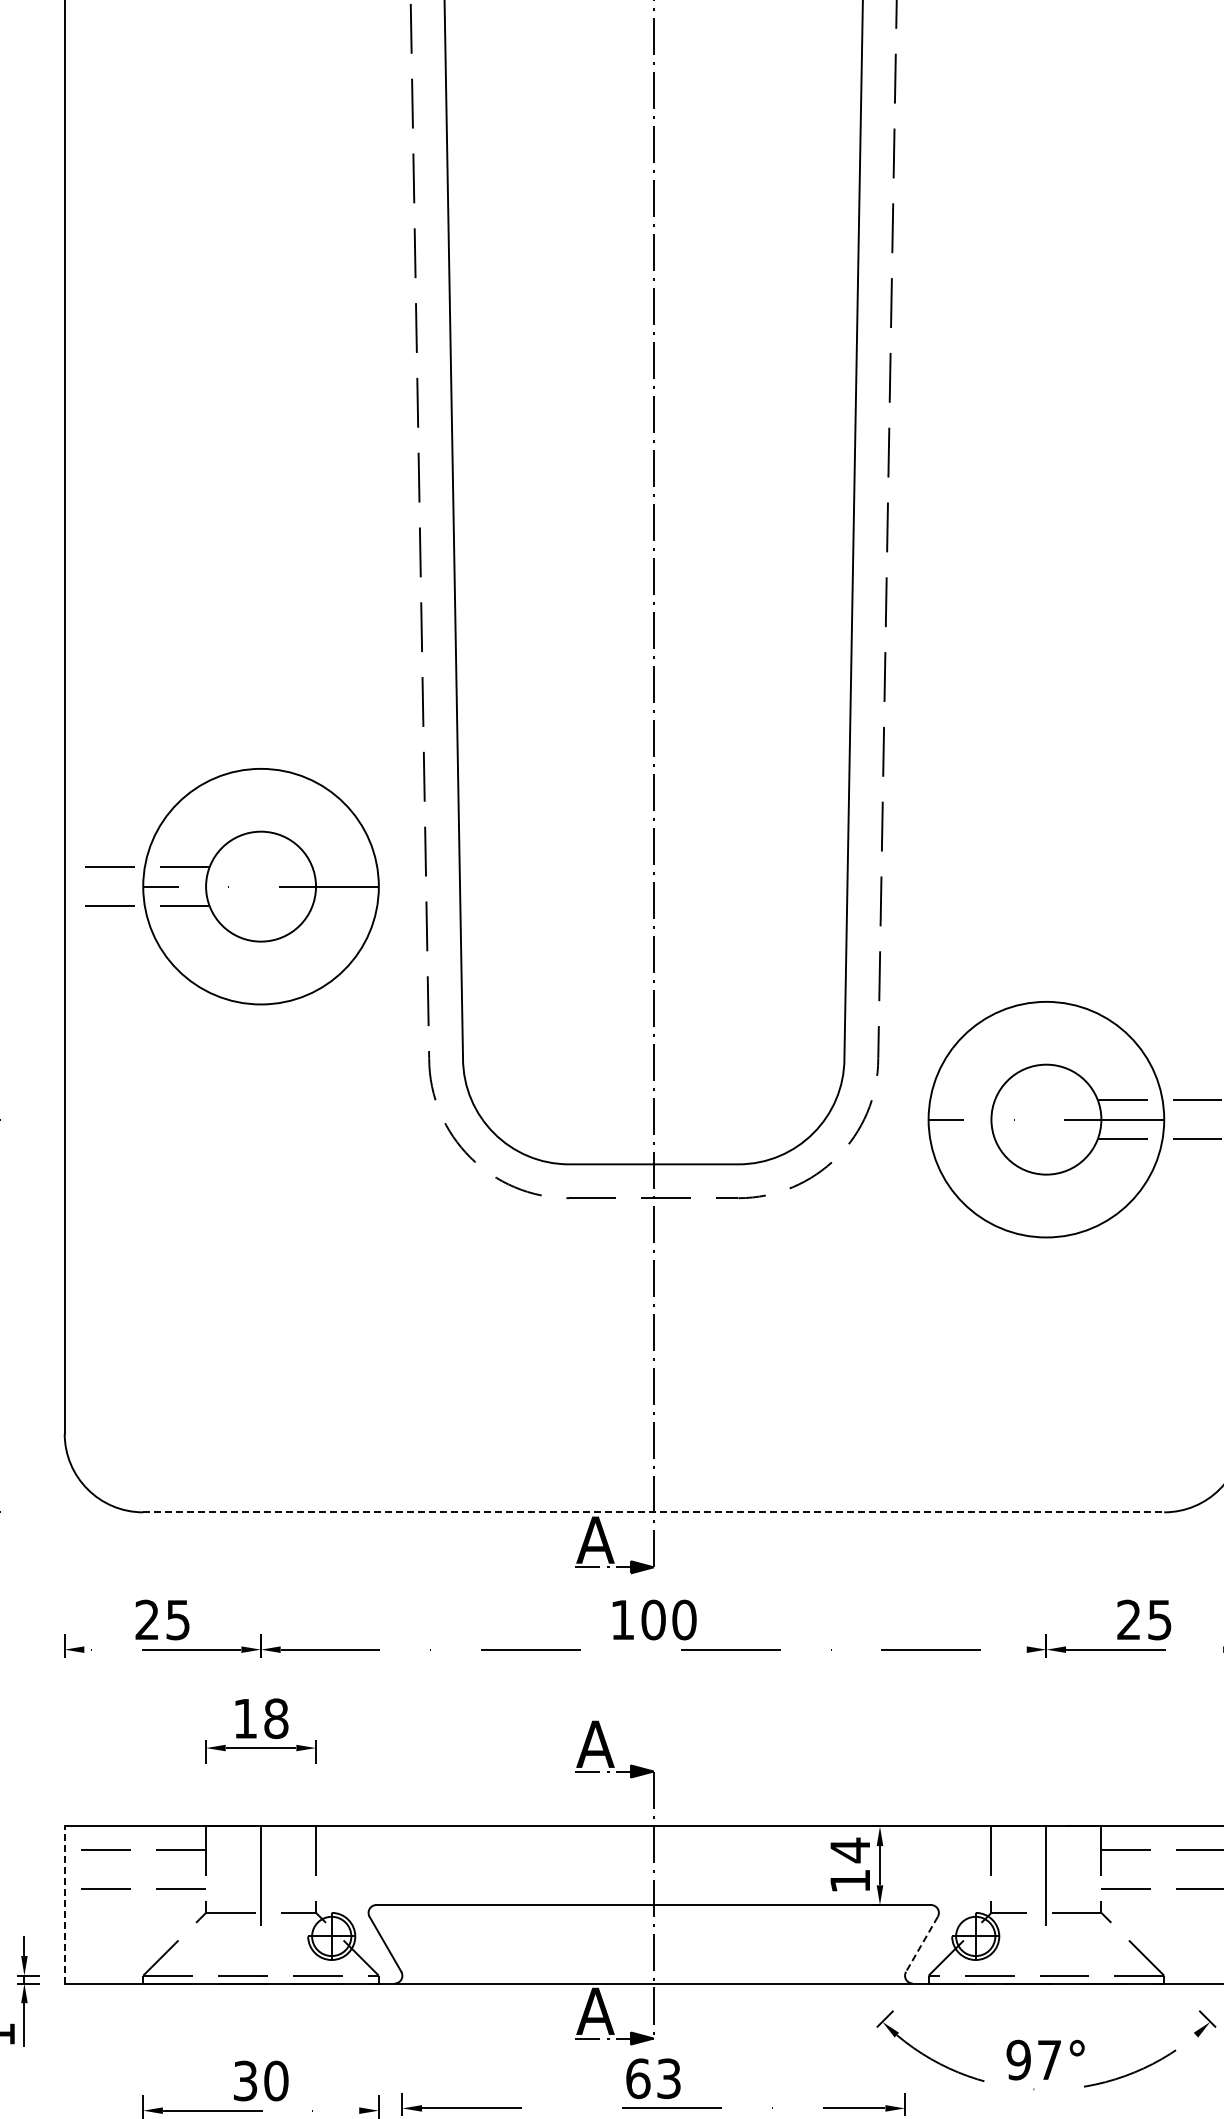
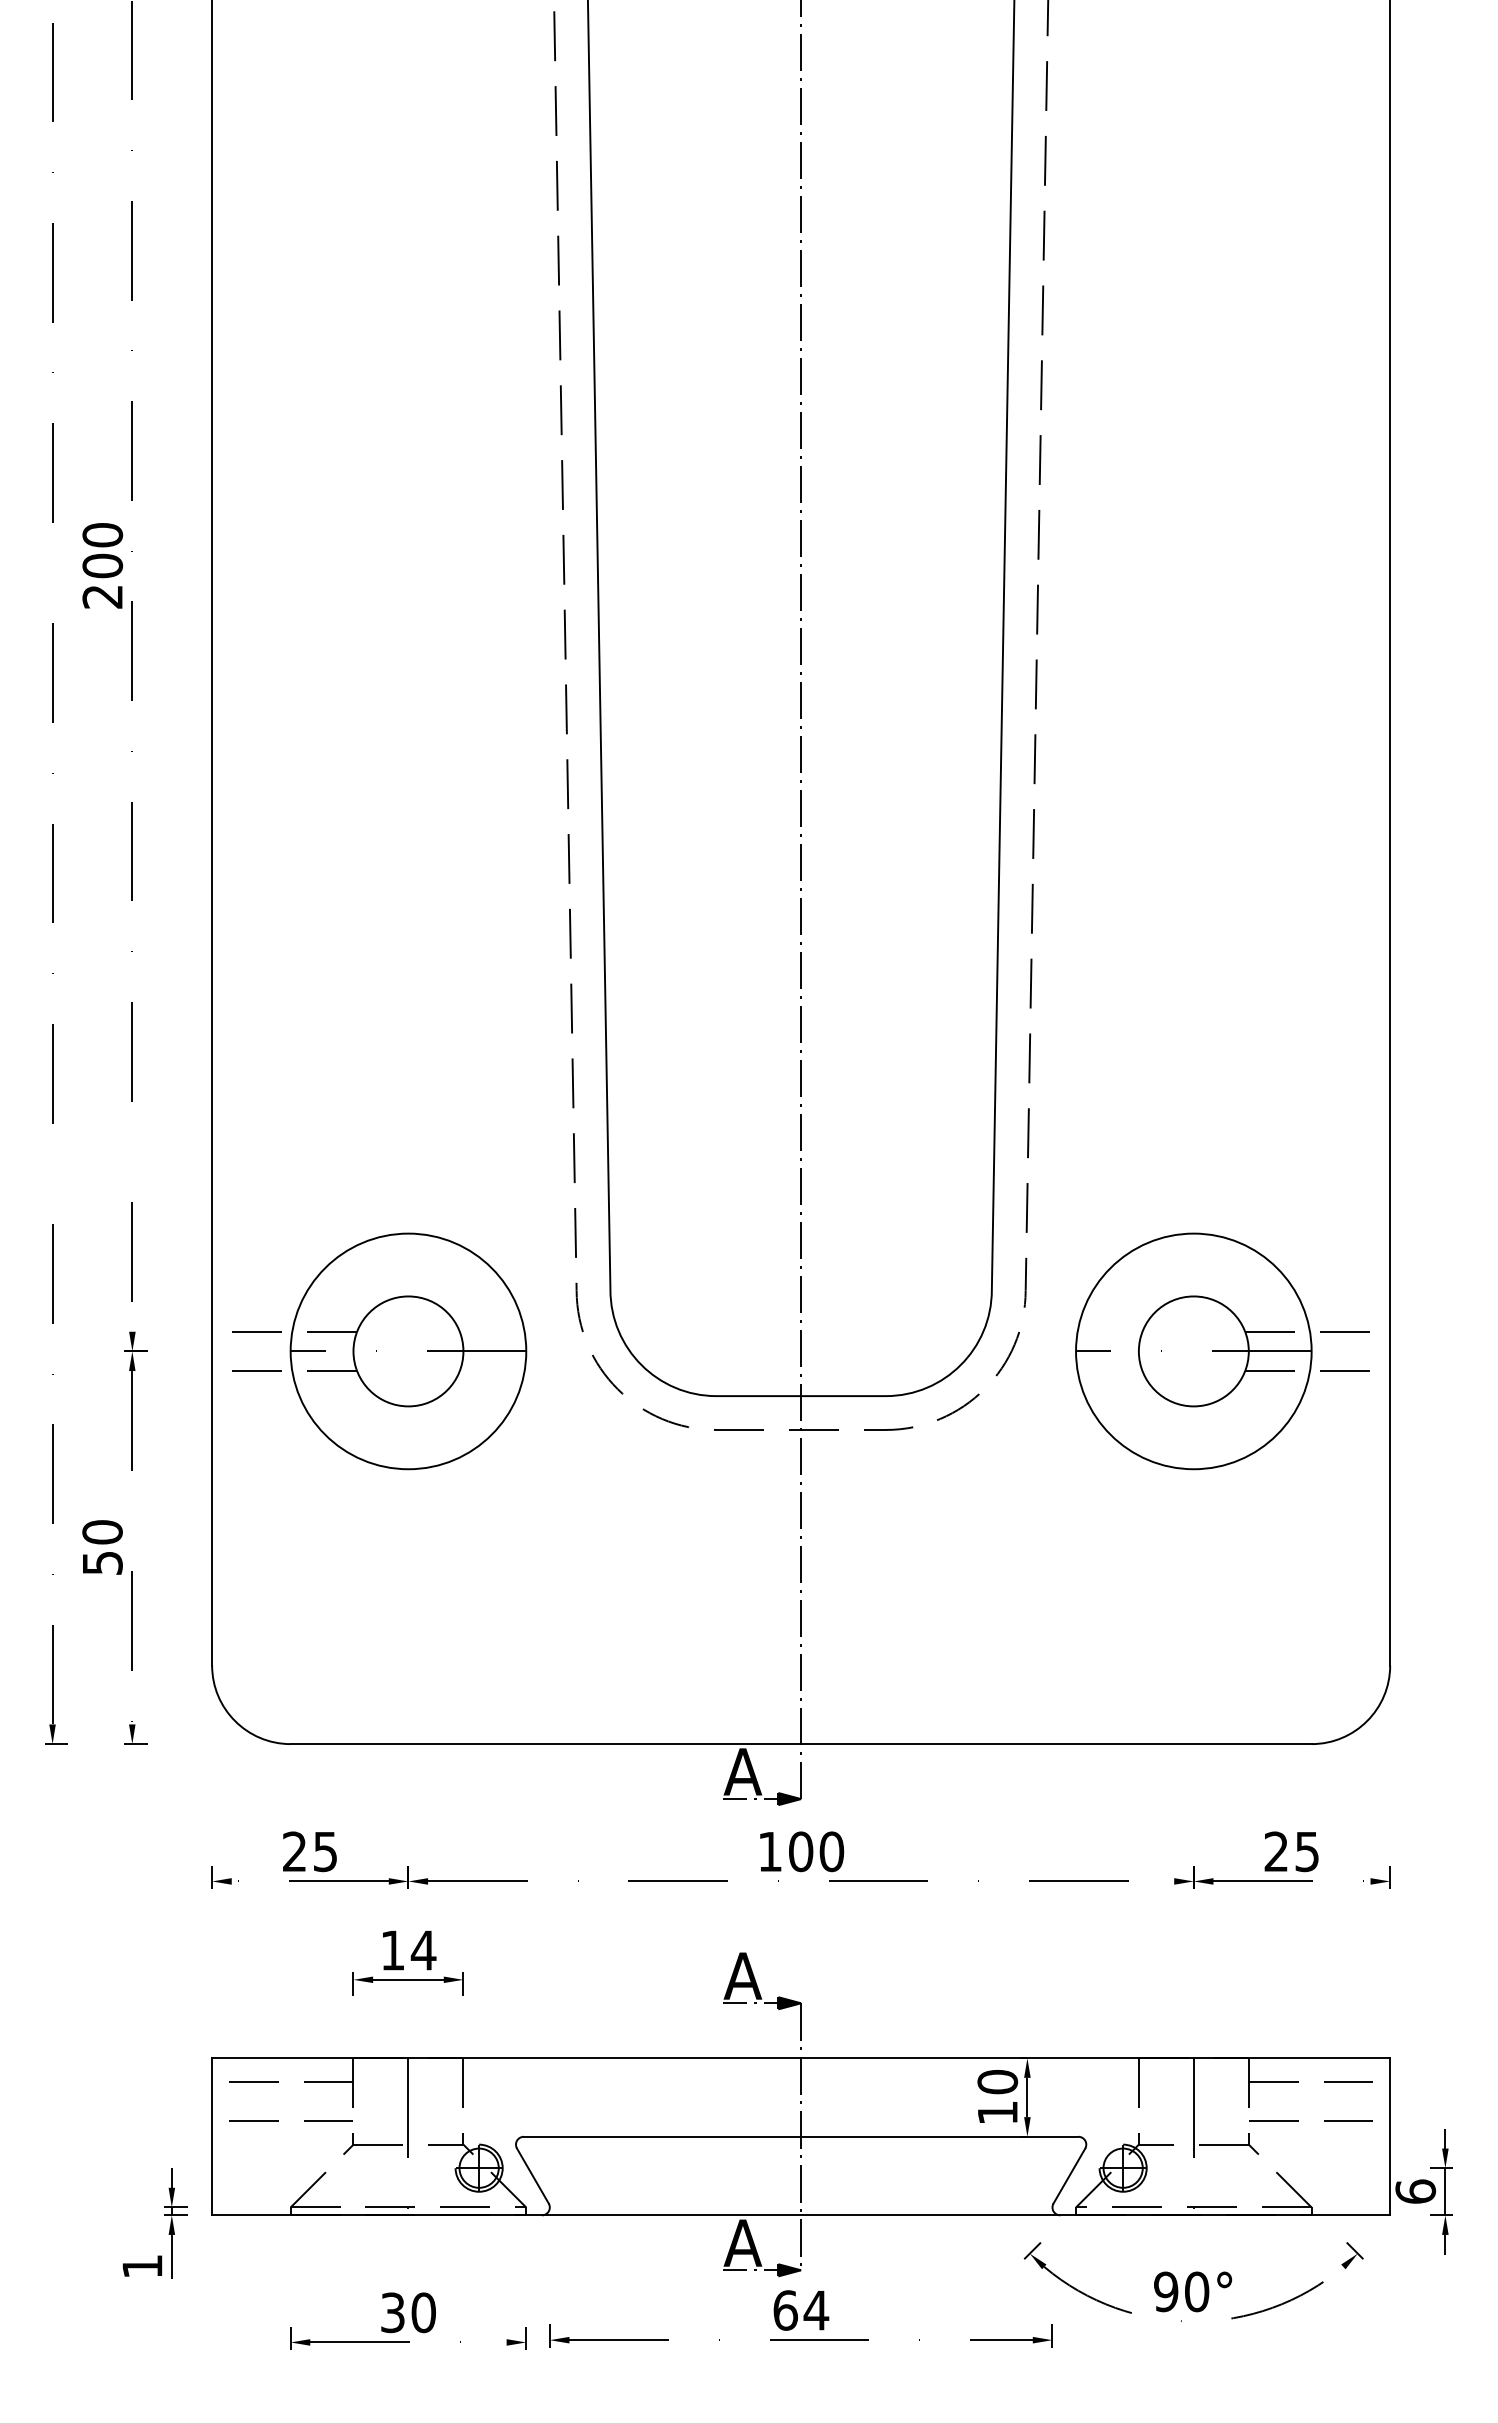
part: (232, 886) -> (379, 1351), moved
line: (654, 1512) -> (801, 1744), dashed -> solid
text: (276, 1718) -> (423, 1950), 18 -> 14
text: (850, 1850) -> (997, 2082), 14 -> 10
line: (65, 1904) -> (212, 2136), dashed -> solid
line: (922, 1944) -> (1069, 2176), dashed -> solid
text: (1050, 2059) -> (1197, 2291), 97° -> 90°
text: (669, 2078) -> (816, 2310), 63 -> 64

